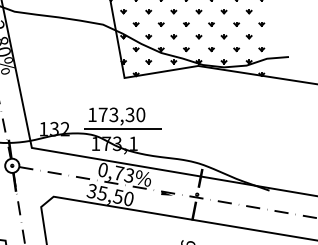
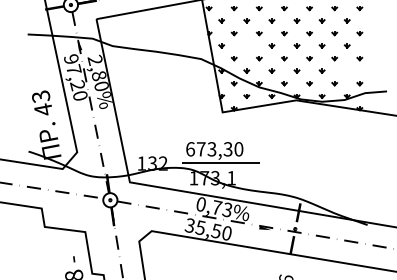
part: (148, 11) -> (246, 45), removed
part: (248, 36) -> (346, 70), removed
text: (92, 115) -> (190, 149), 173,30 -> 673,30

